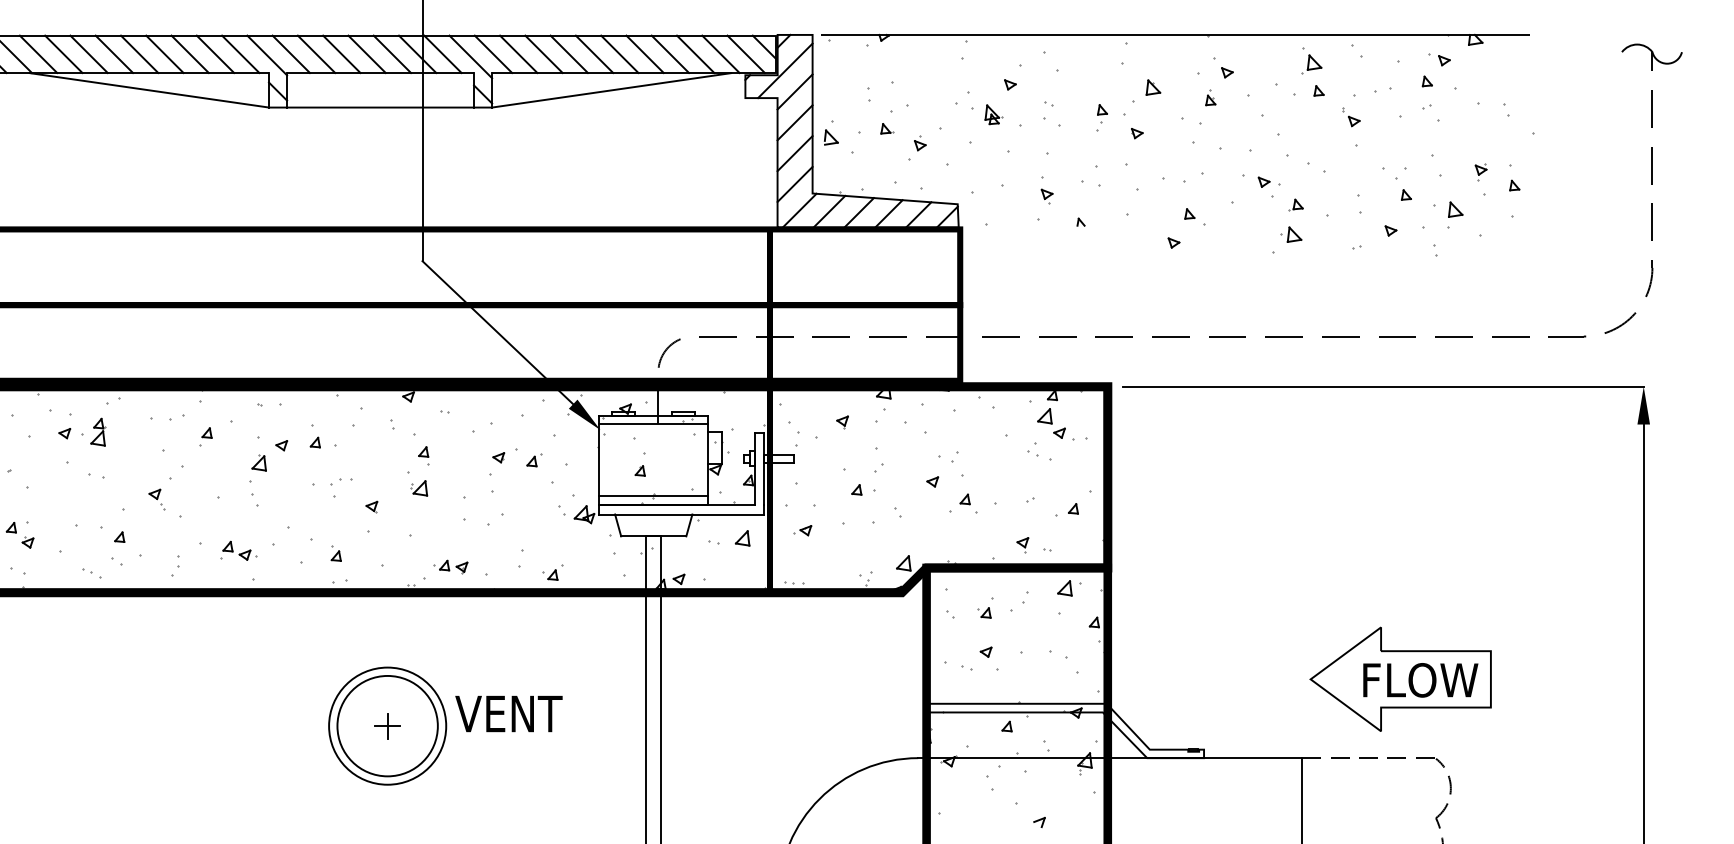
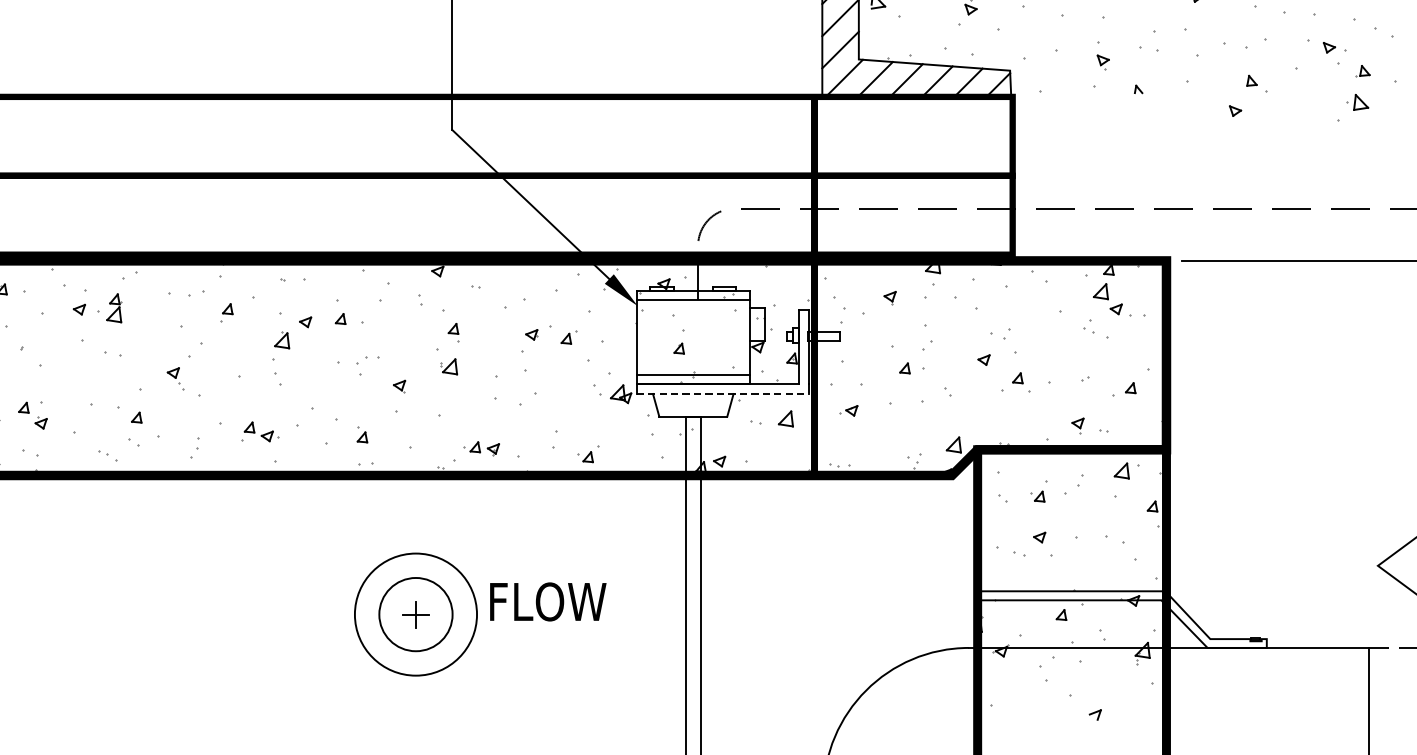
line: (681, 514) -> (722, 394), solid -> dashed
text: (512, 713) -> (546, 601), VENT -> FLOW
circle: (387, 725) -> (415, 613), size x0.7

